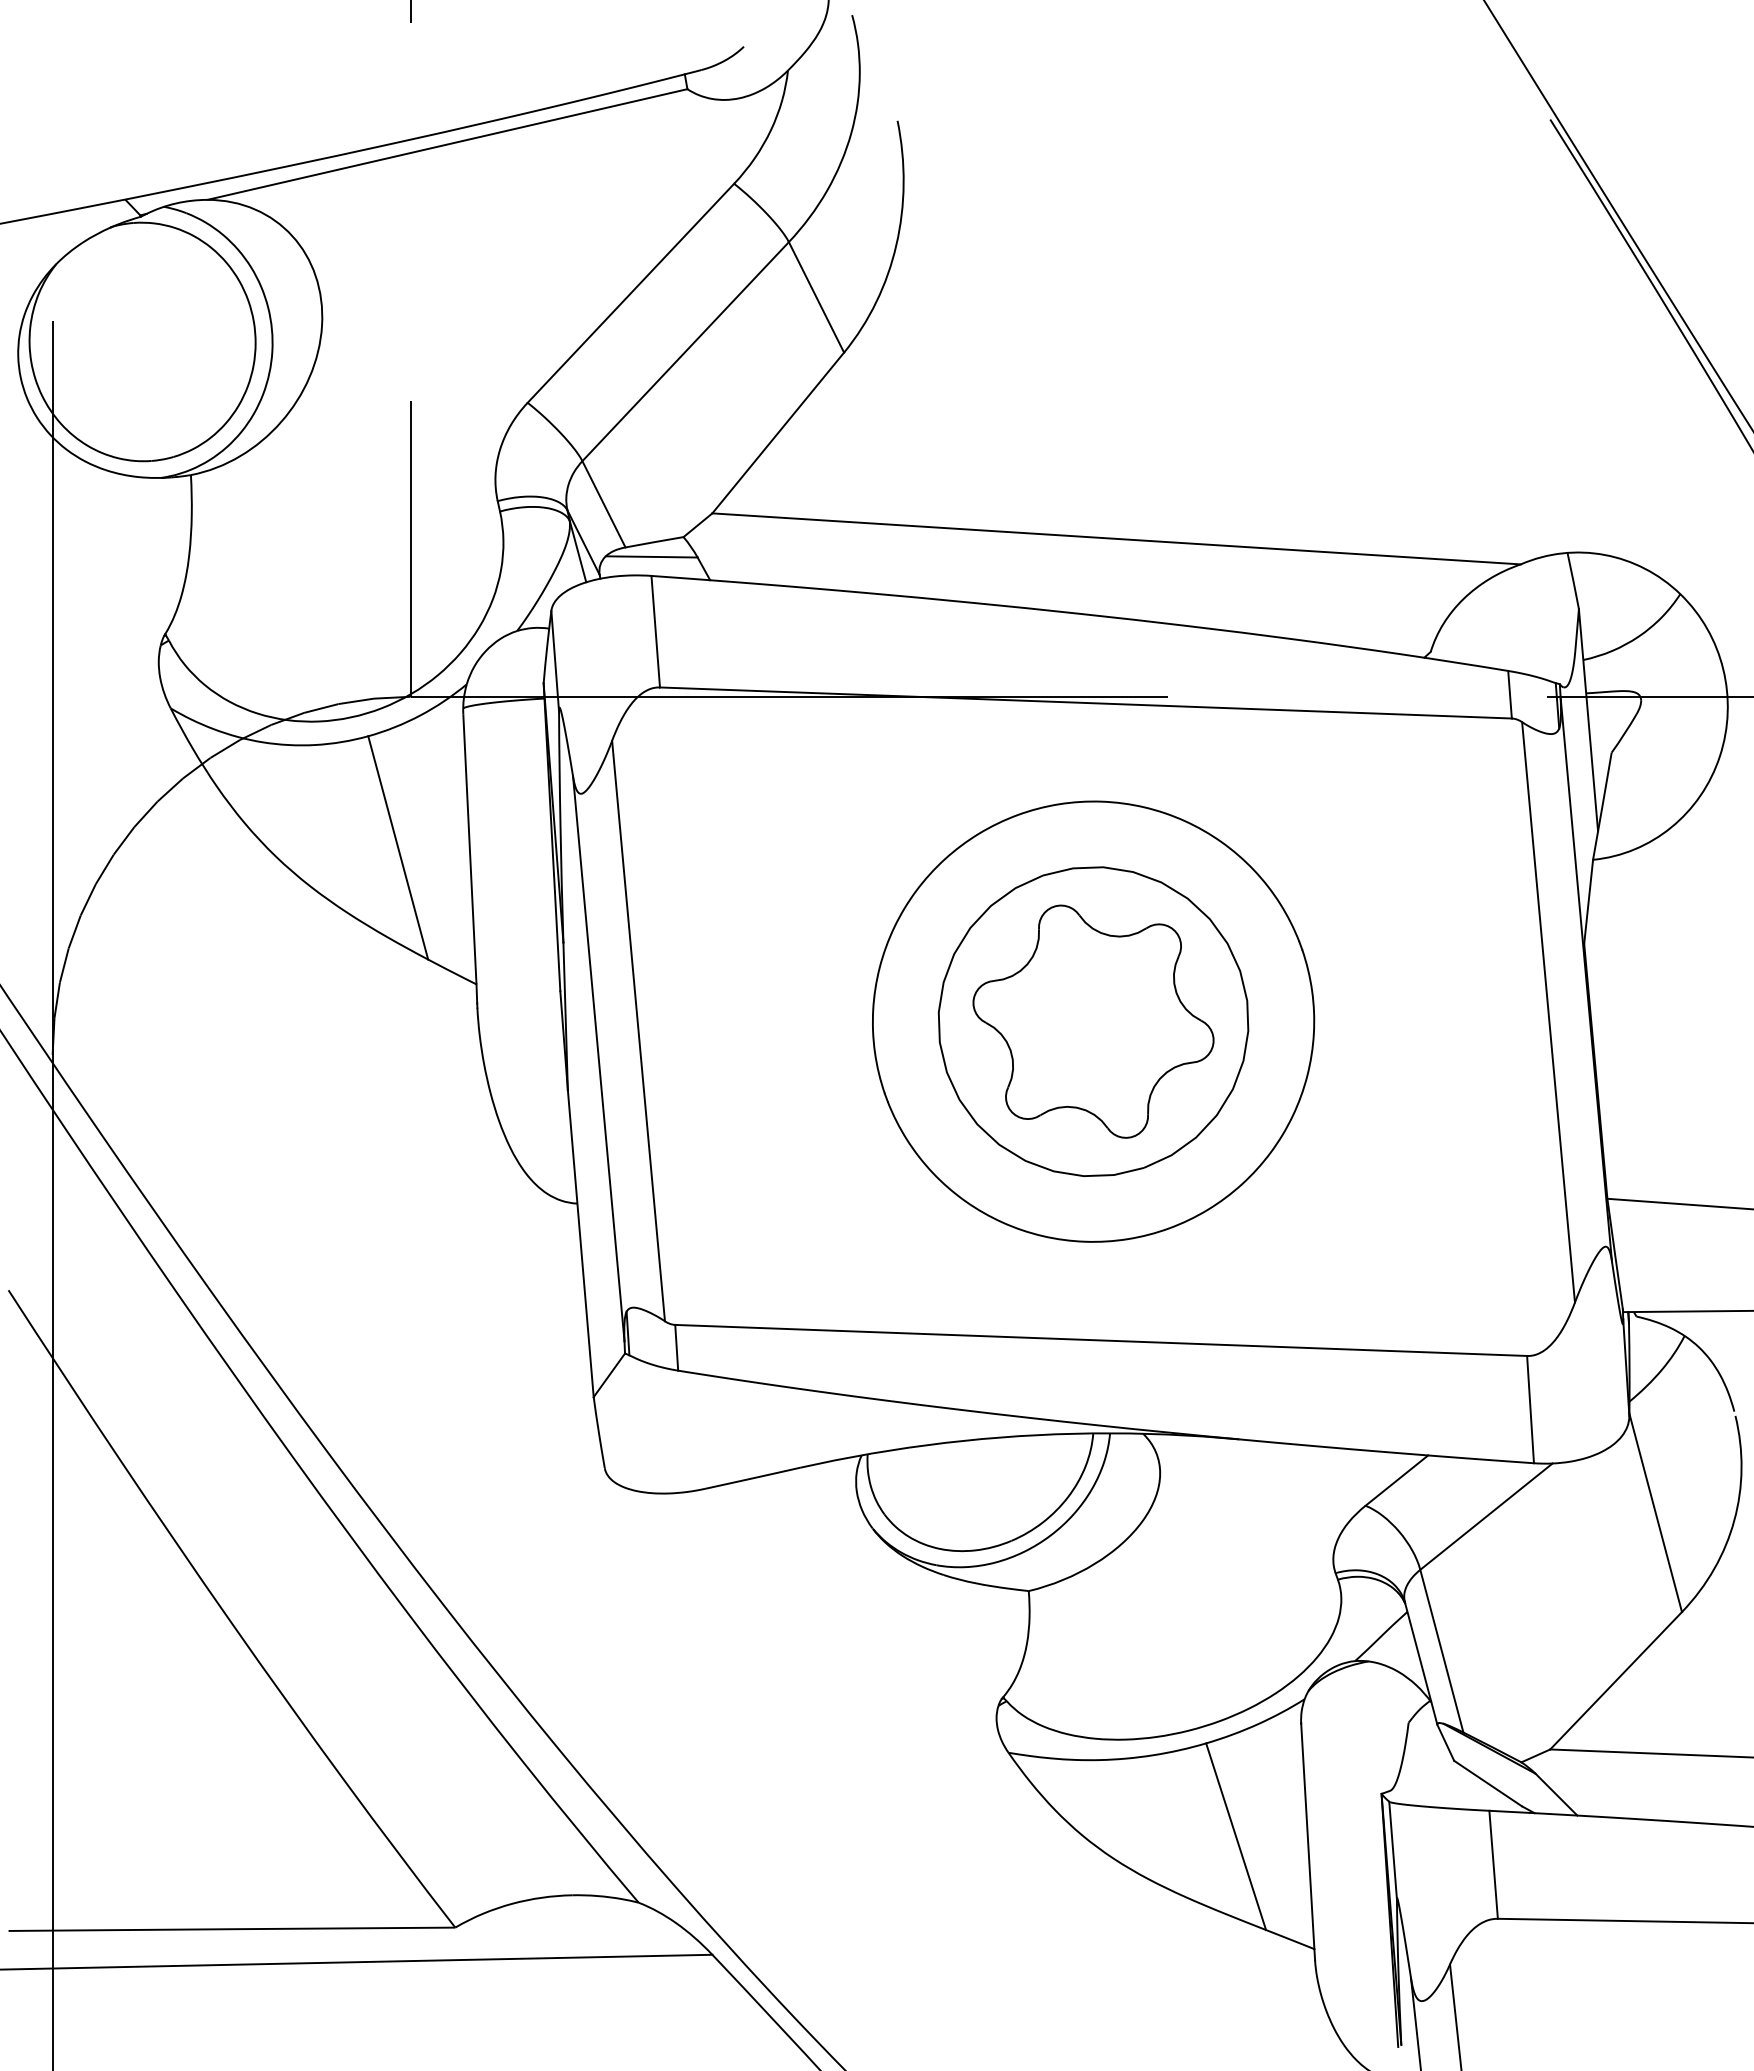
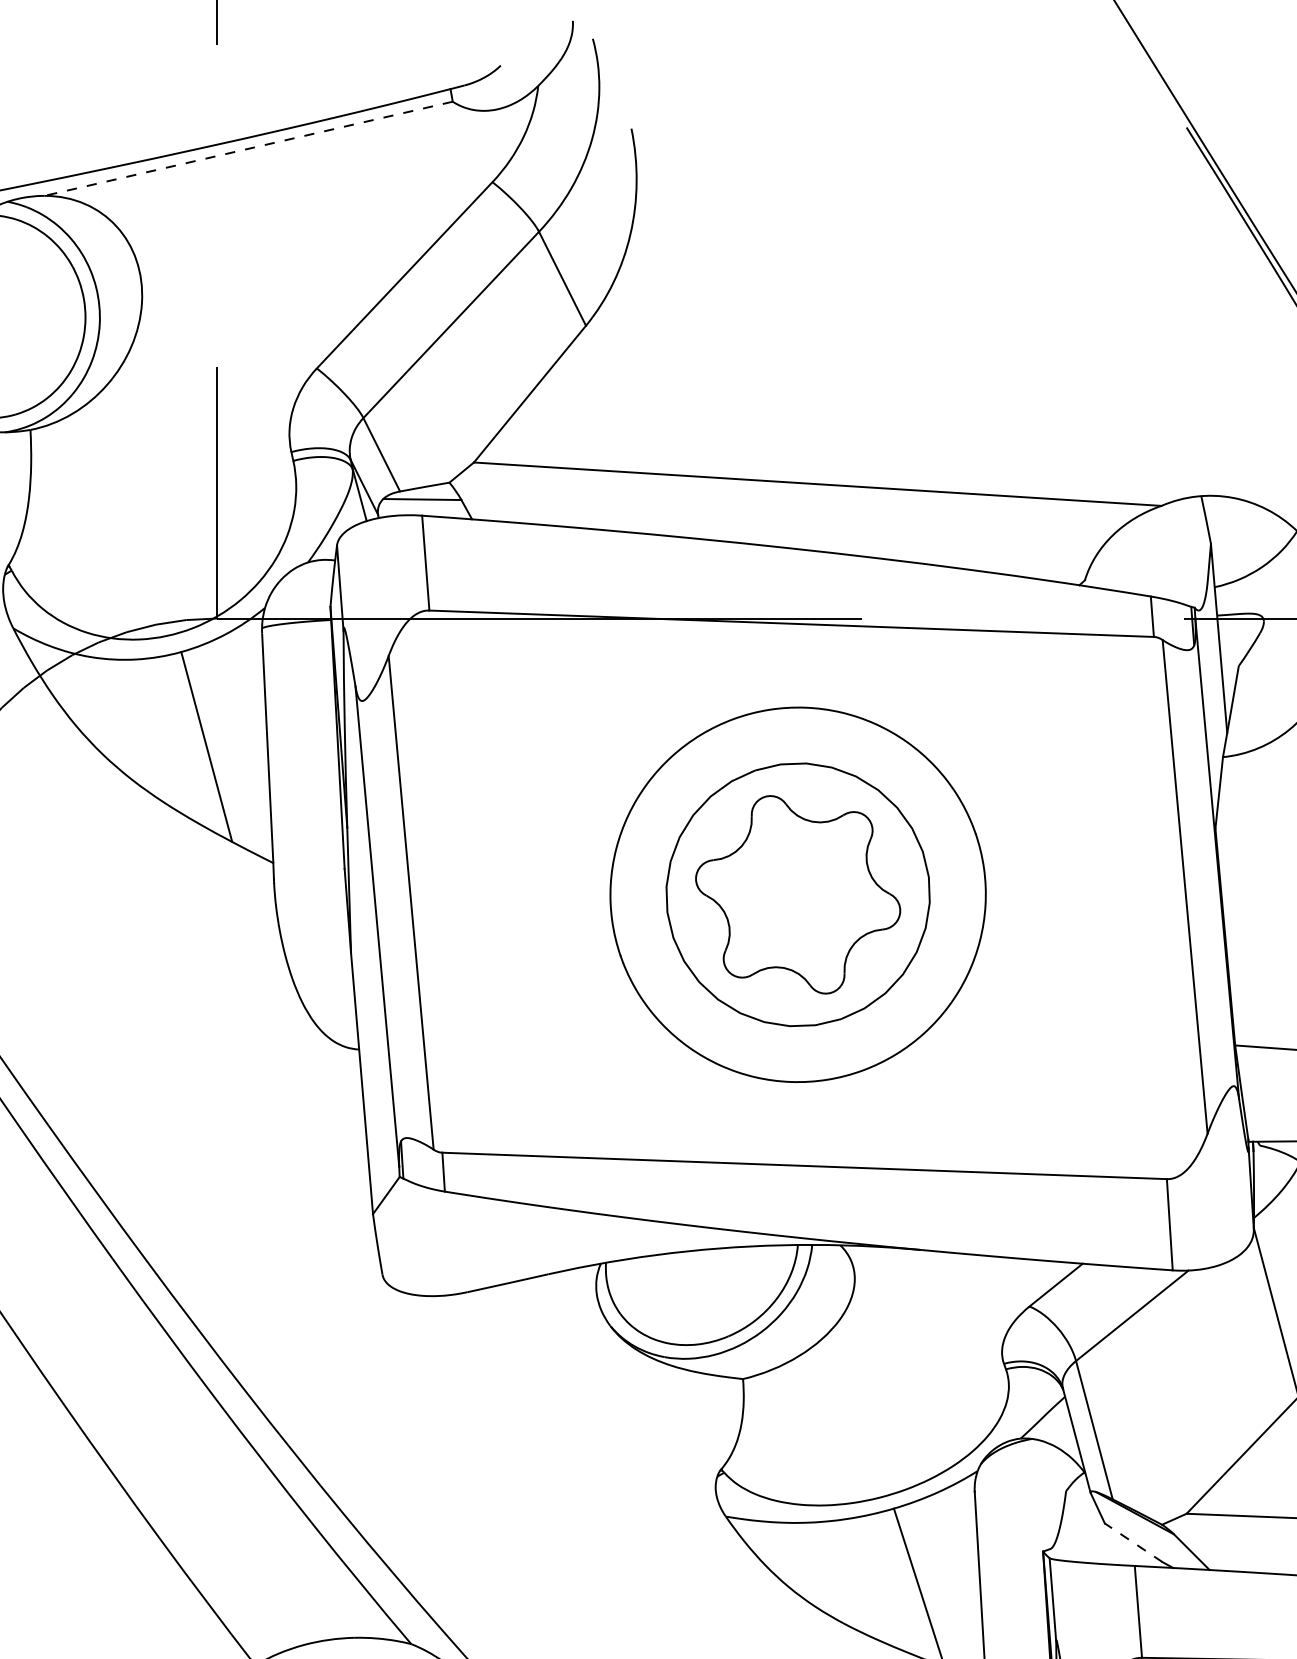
line: (446, 144) -> (247, 148), solid -> dashed
line: (1488, 1783) -> (1134, 1542), solid -> dashed

